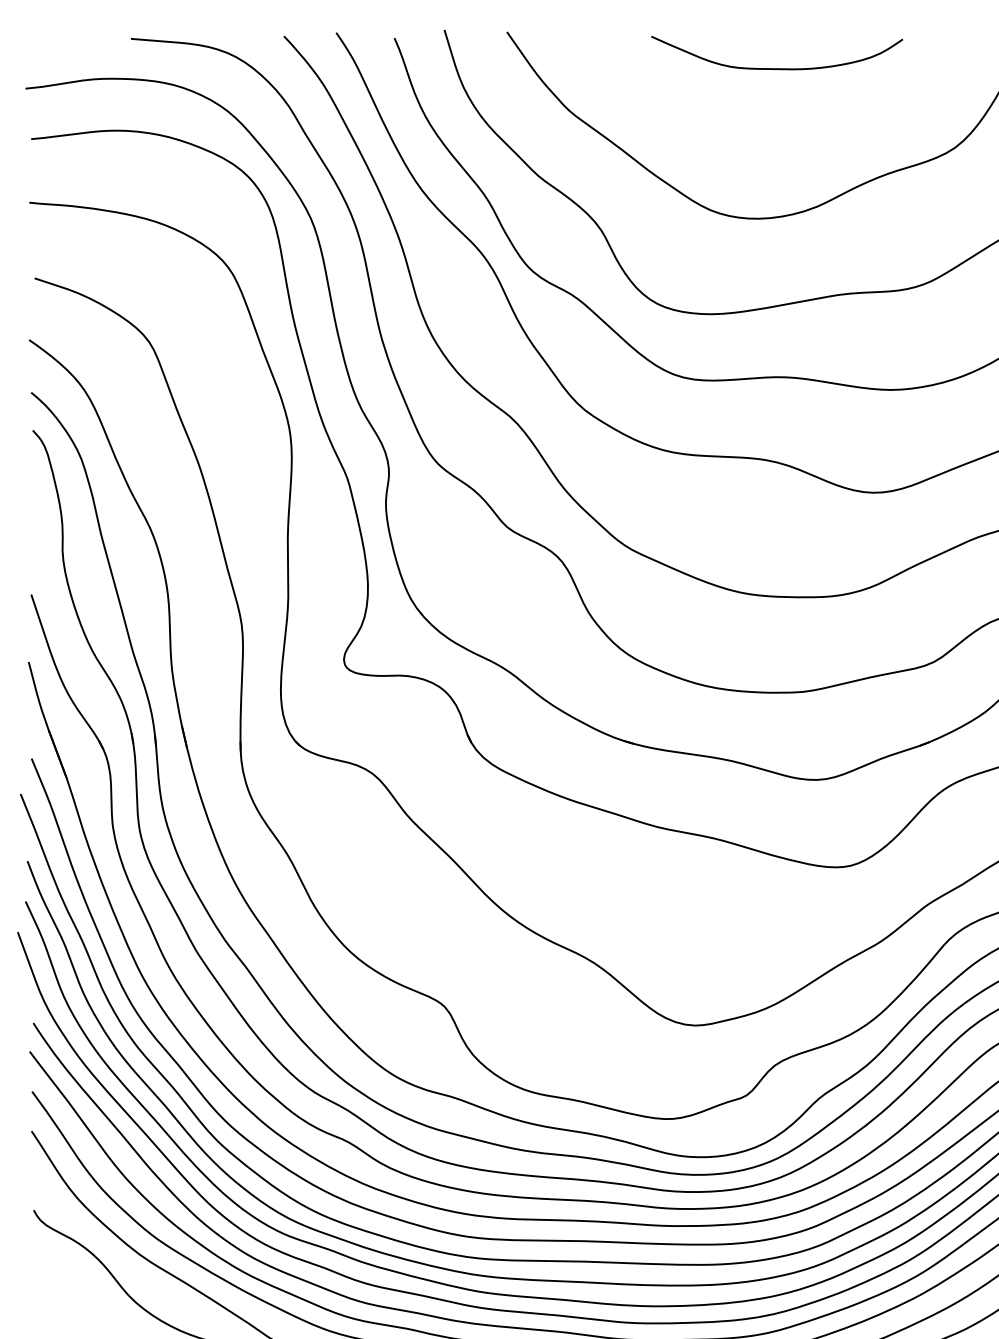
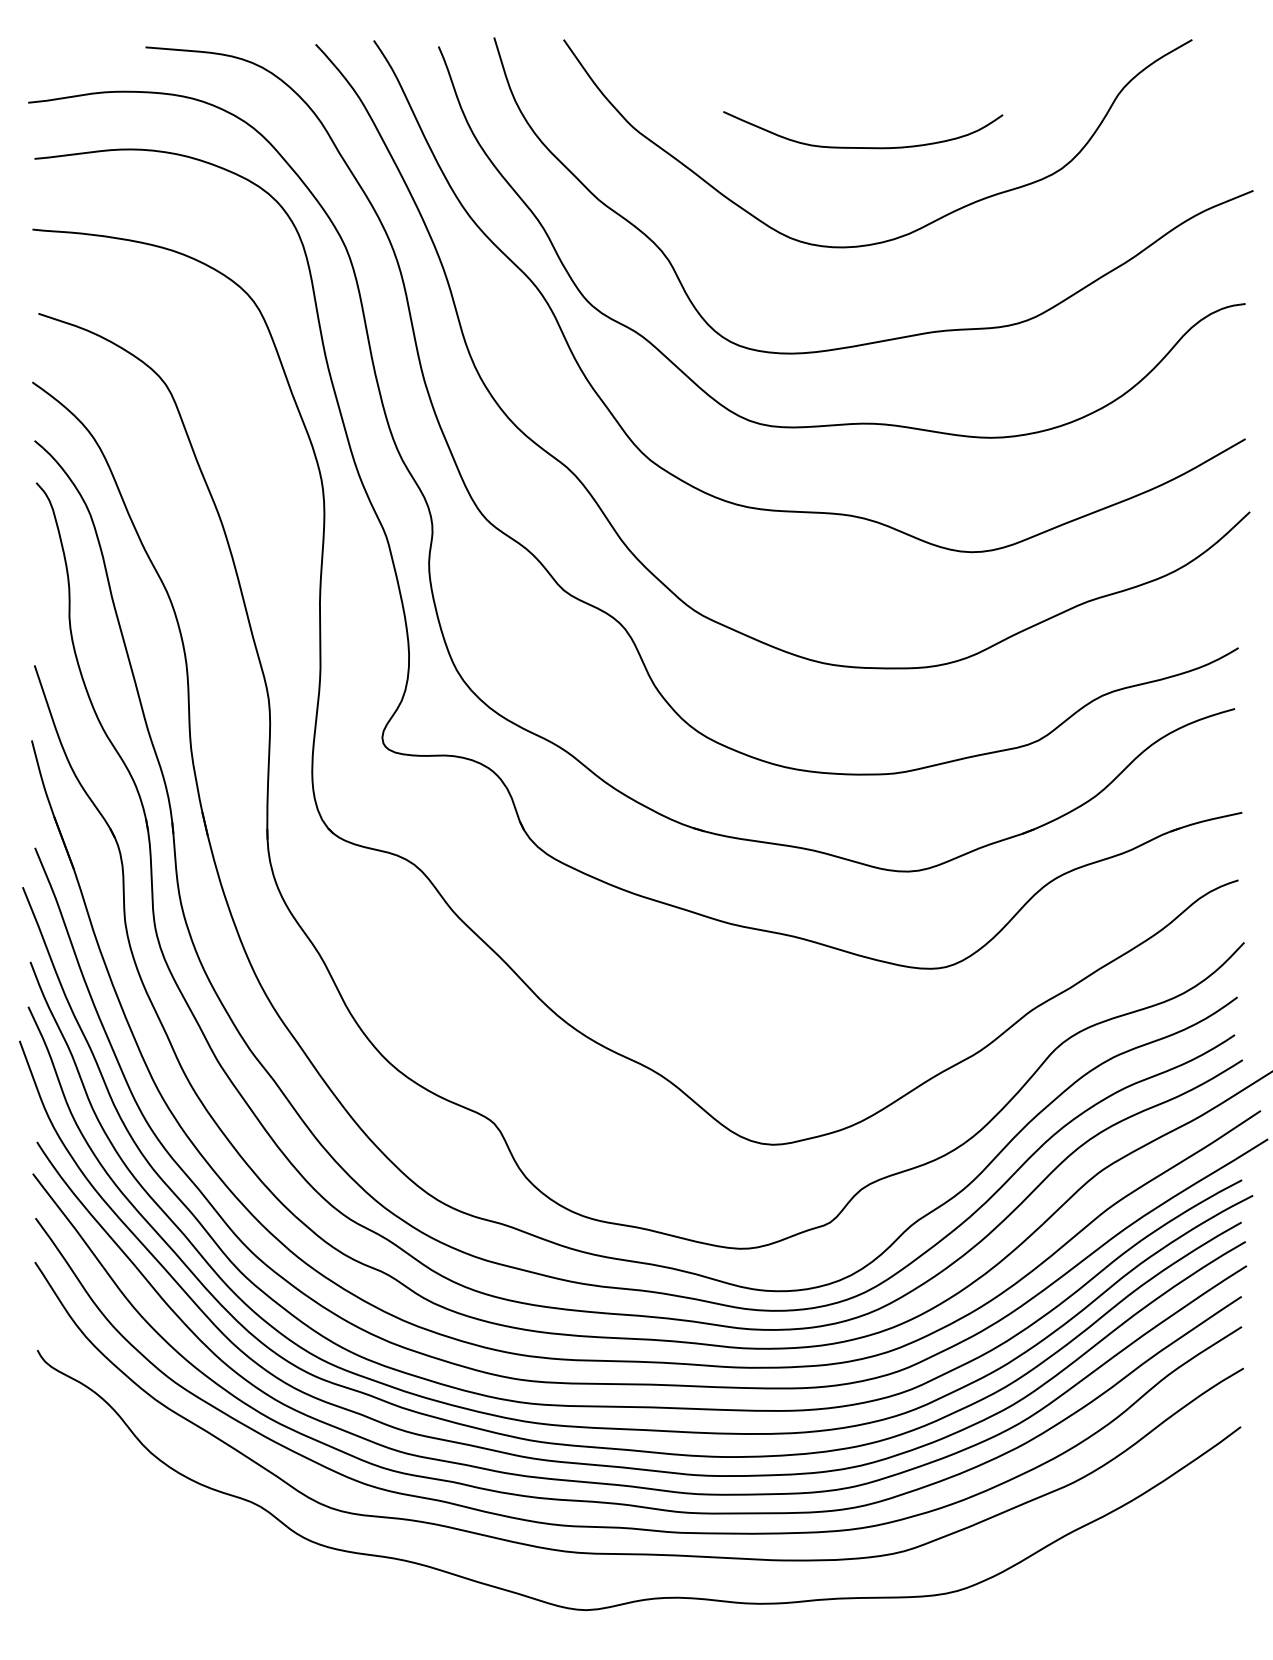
curve: (777, 68) -> (863, 147), moved

